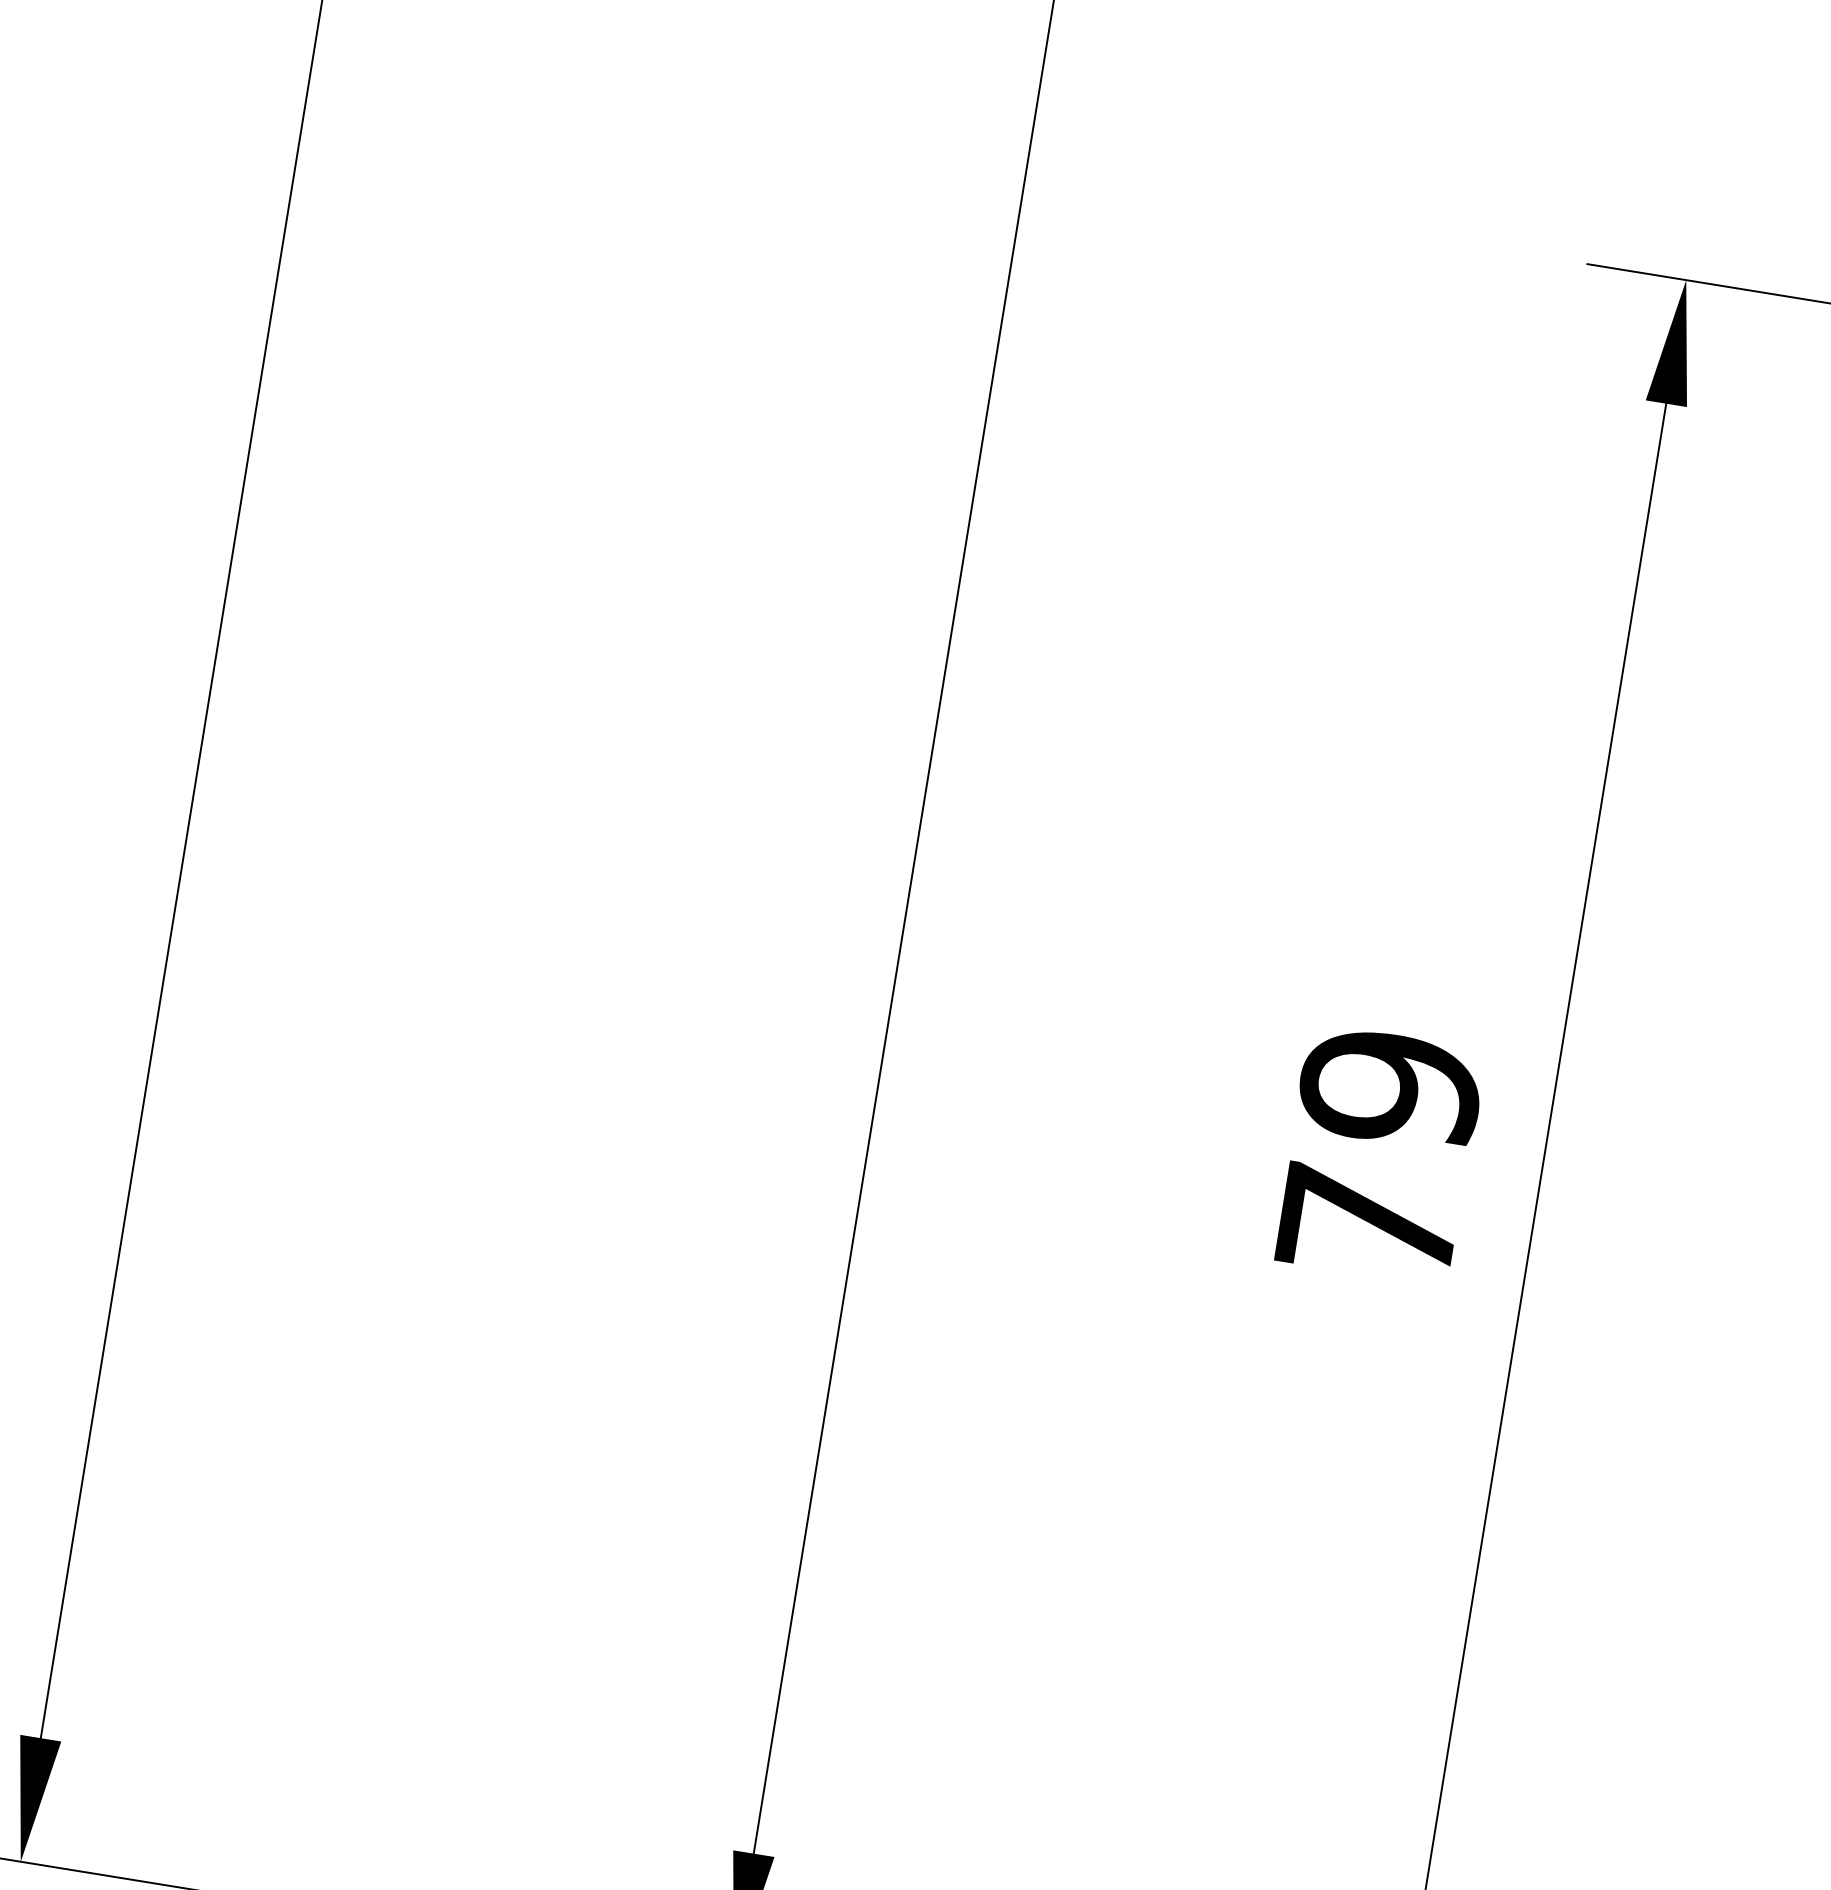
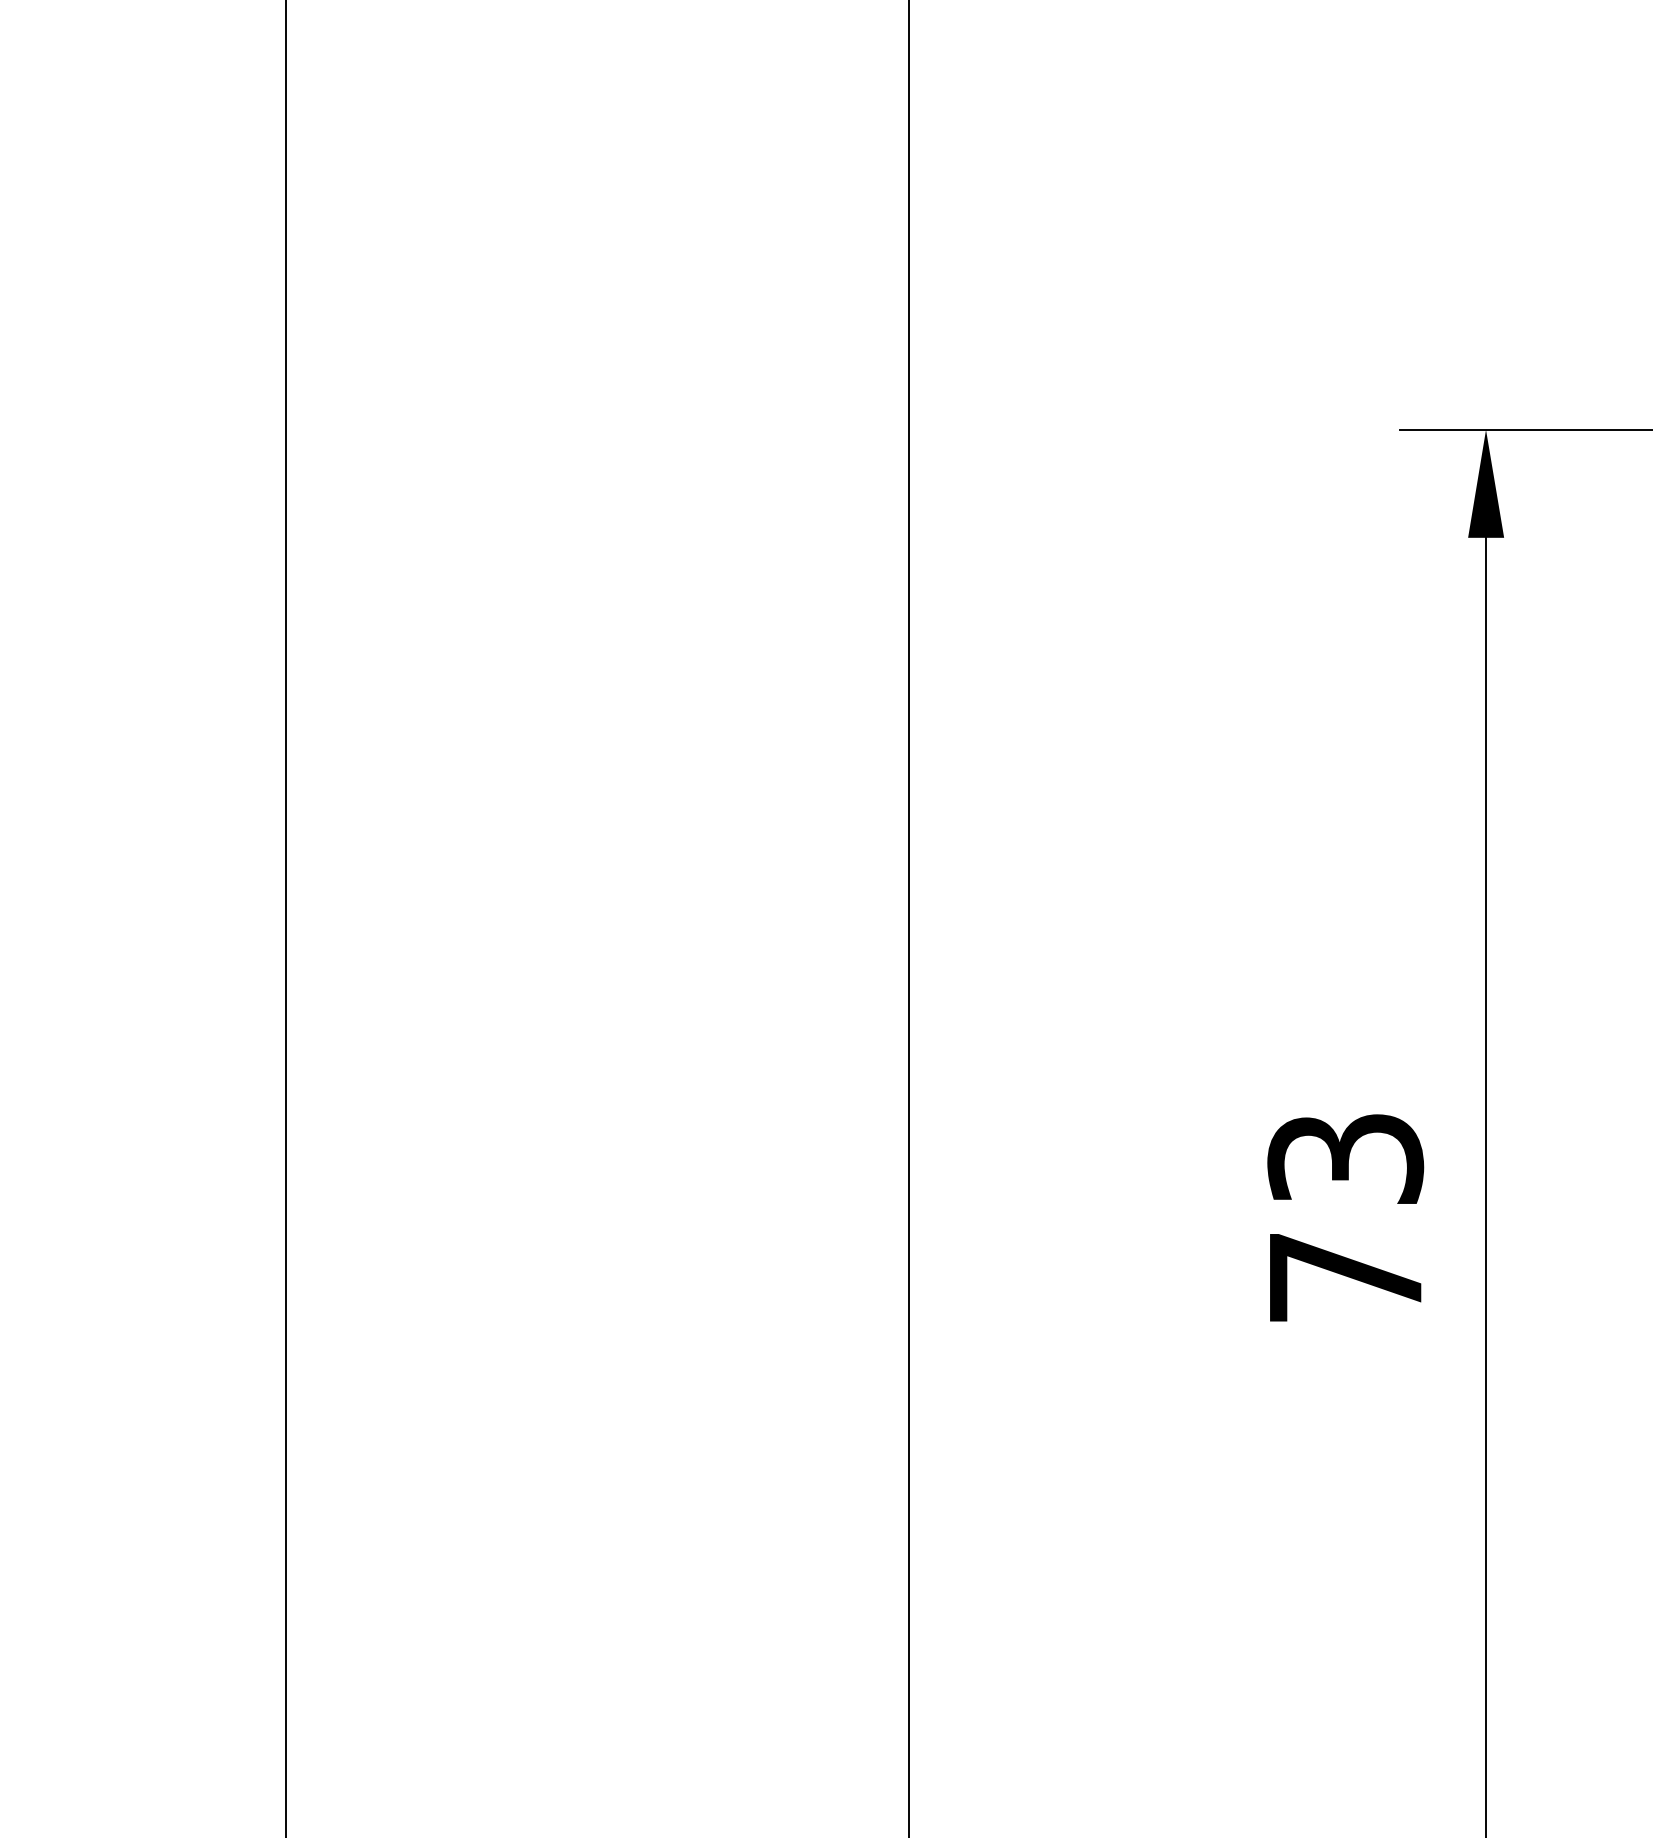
text: (1390, 1089) -> (1345, 1159), 79 -> 73

